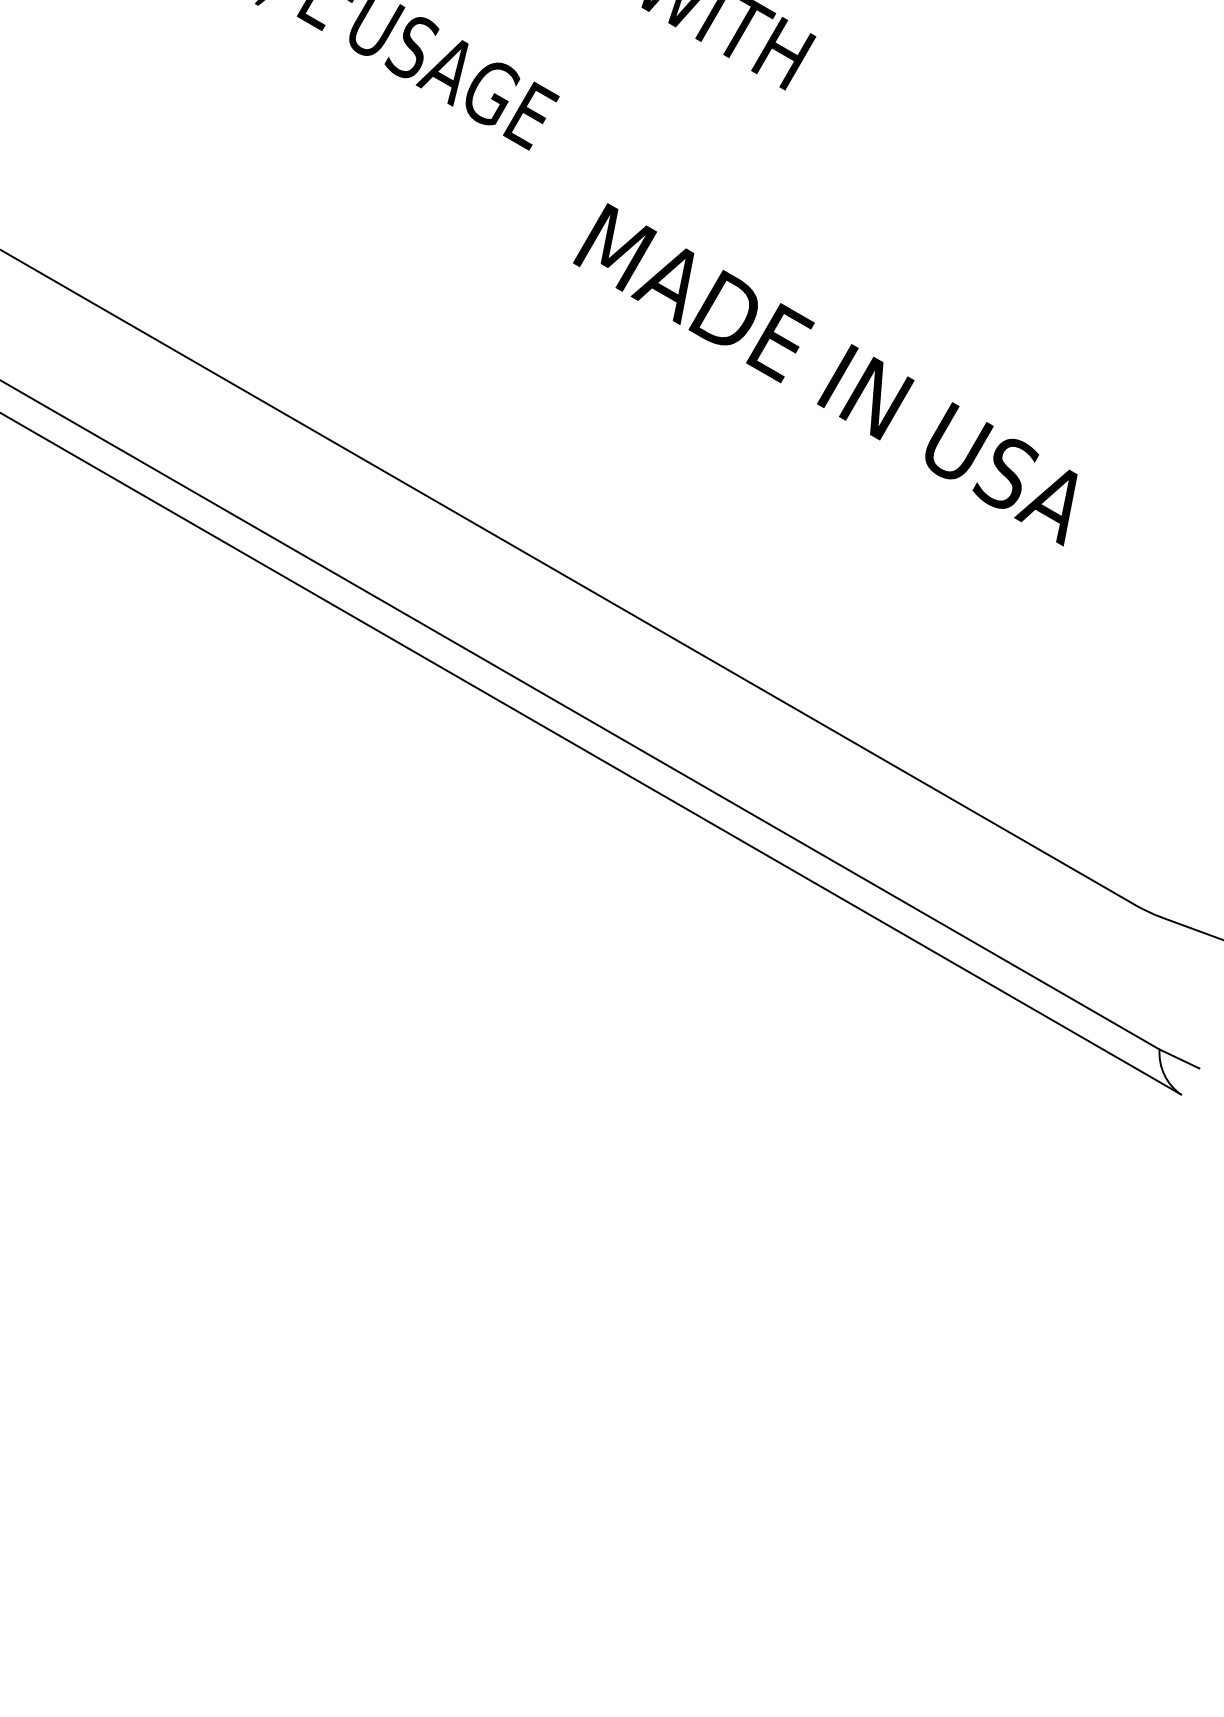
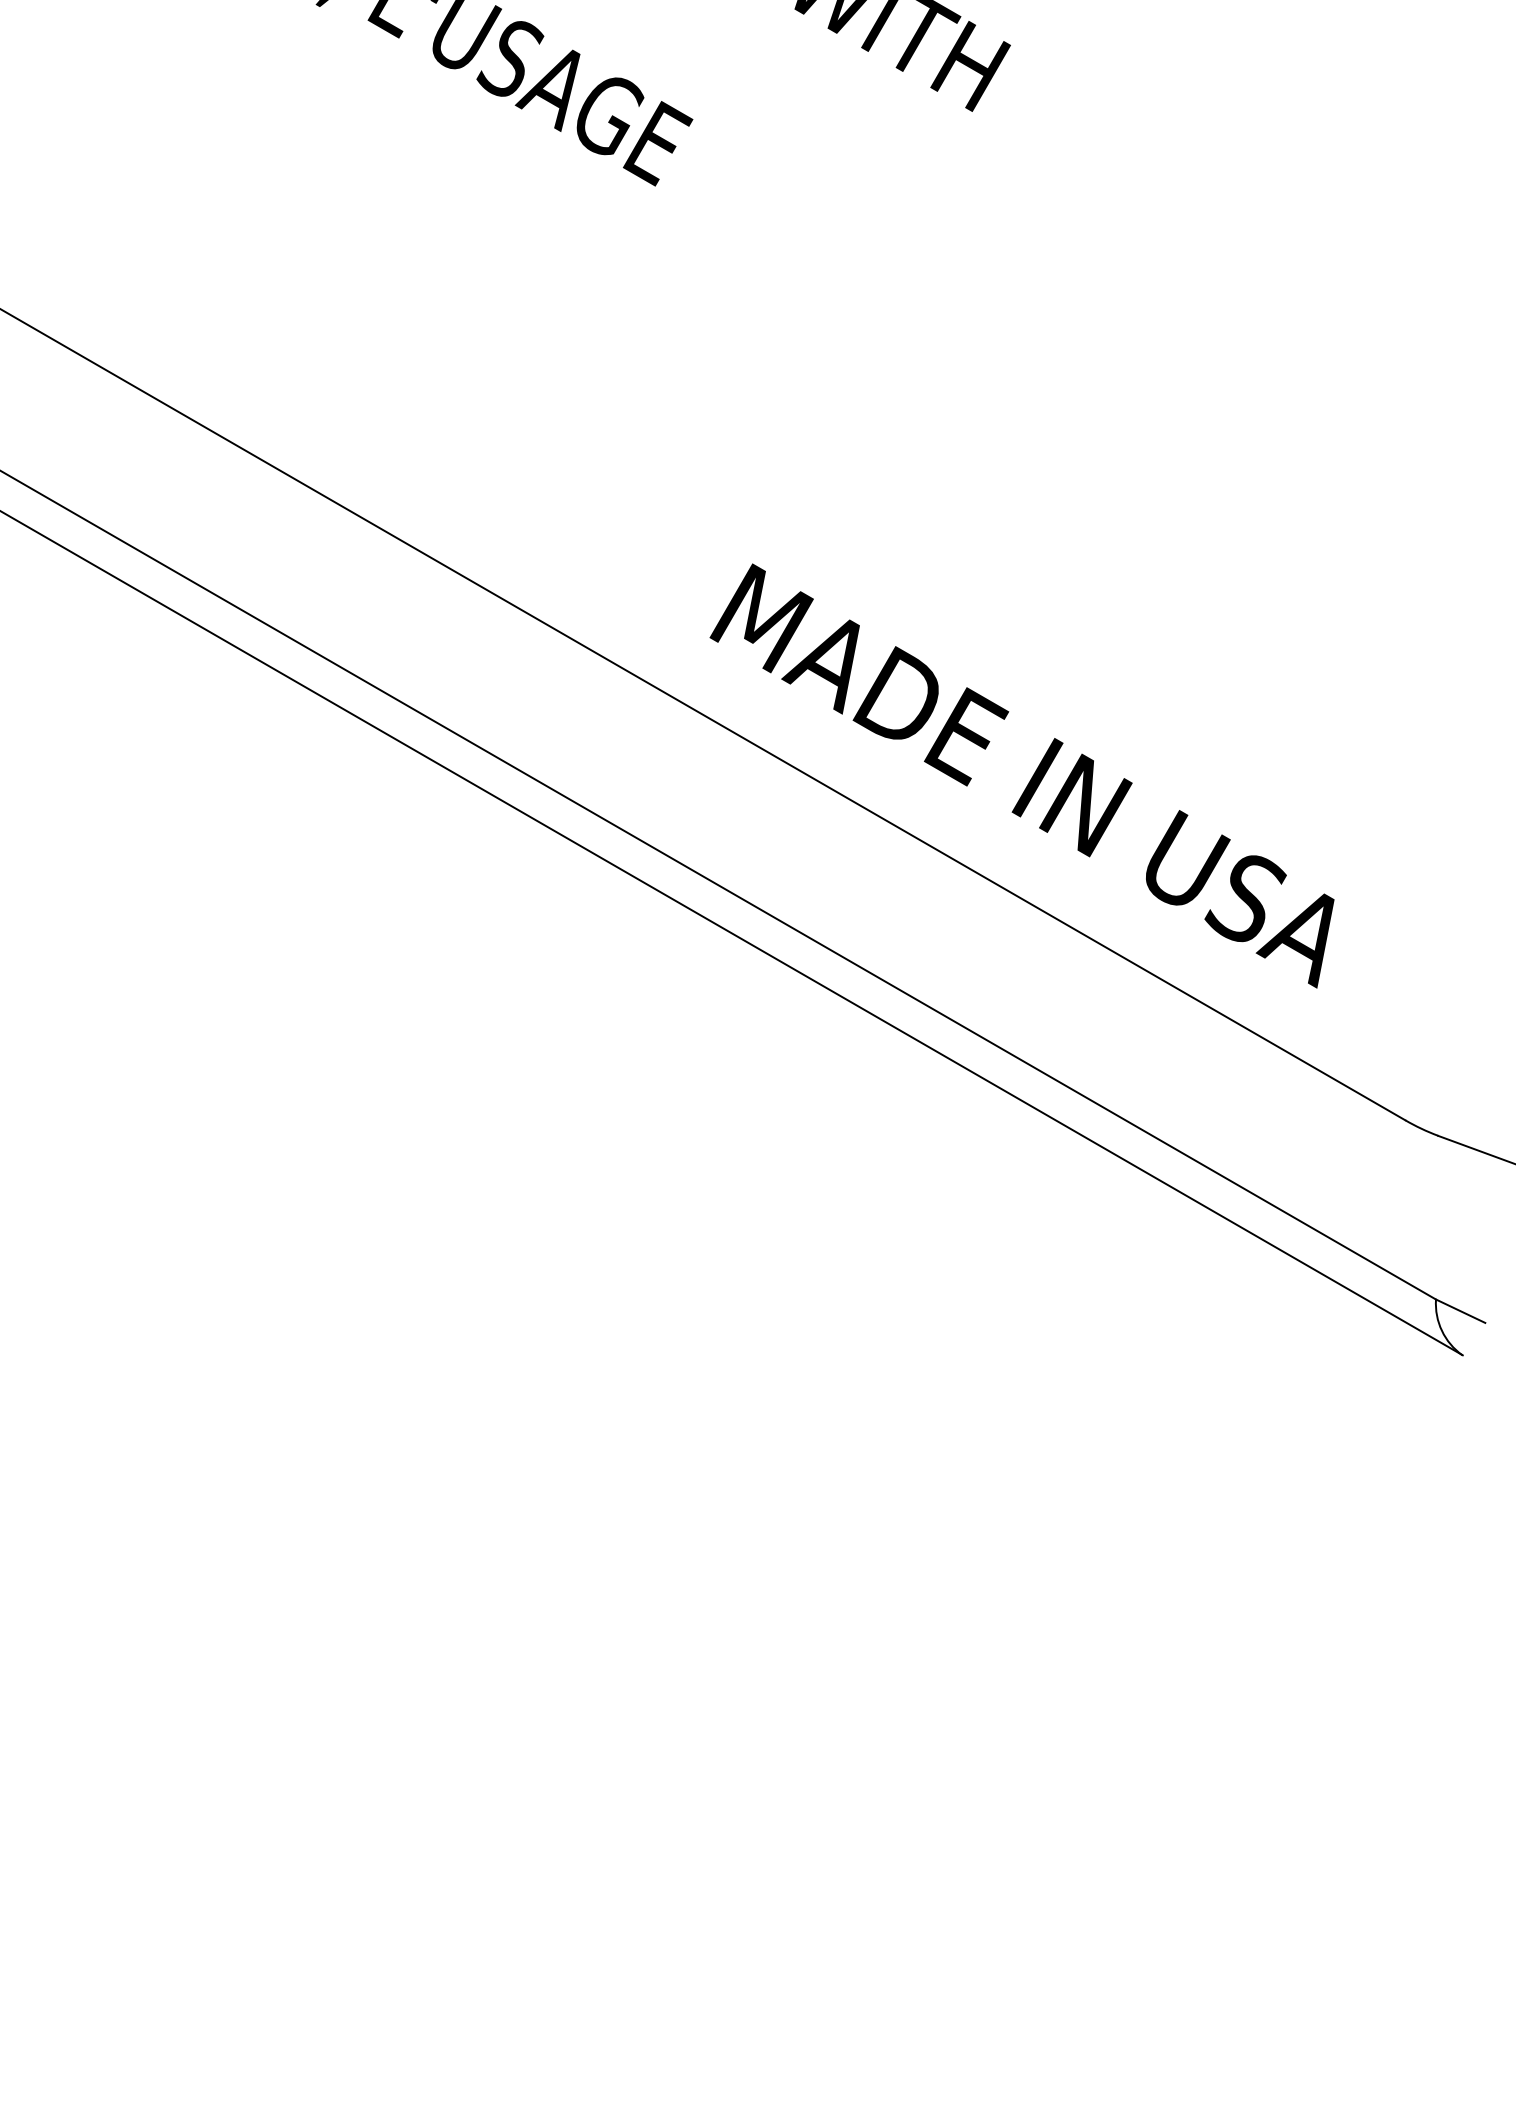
text: (824, 374) -> (1021, 775), moved

